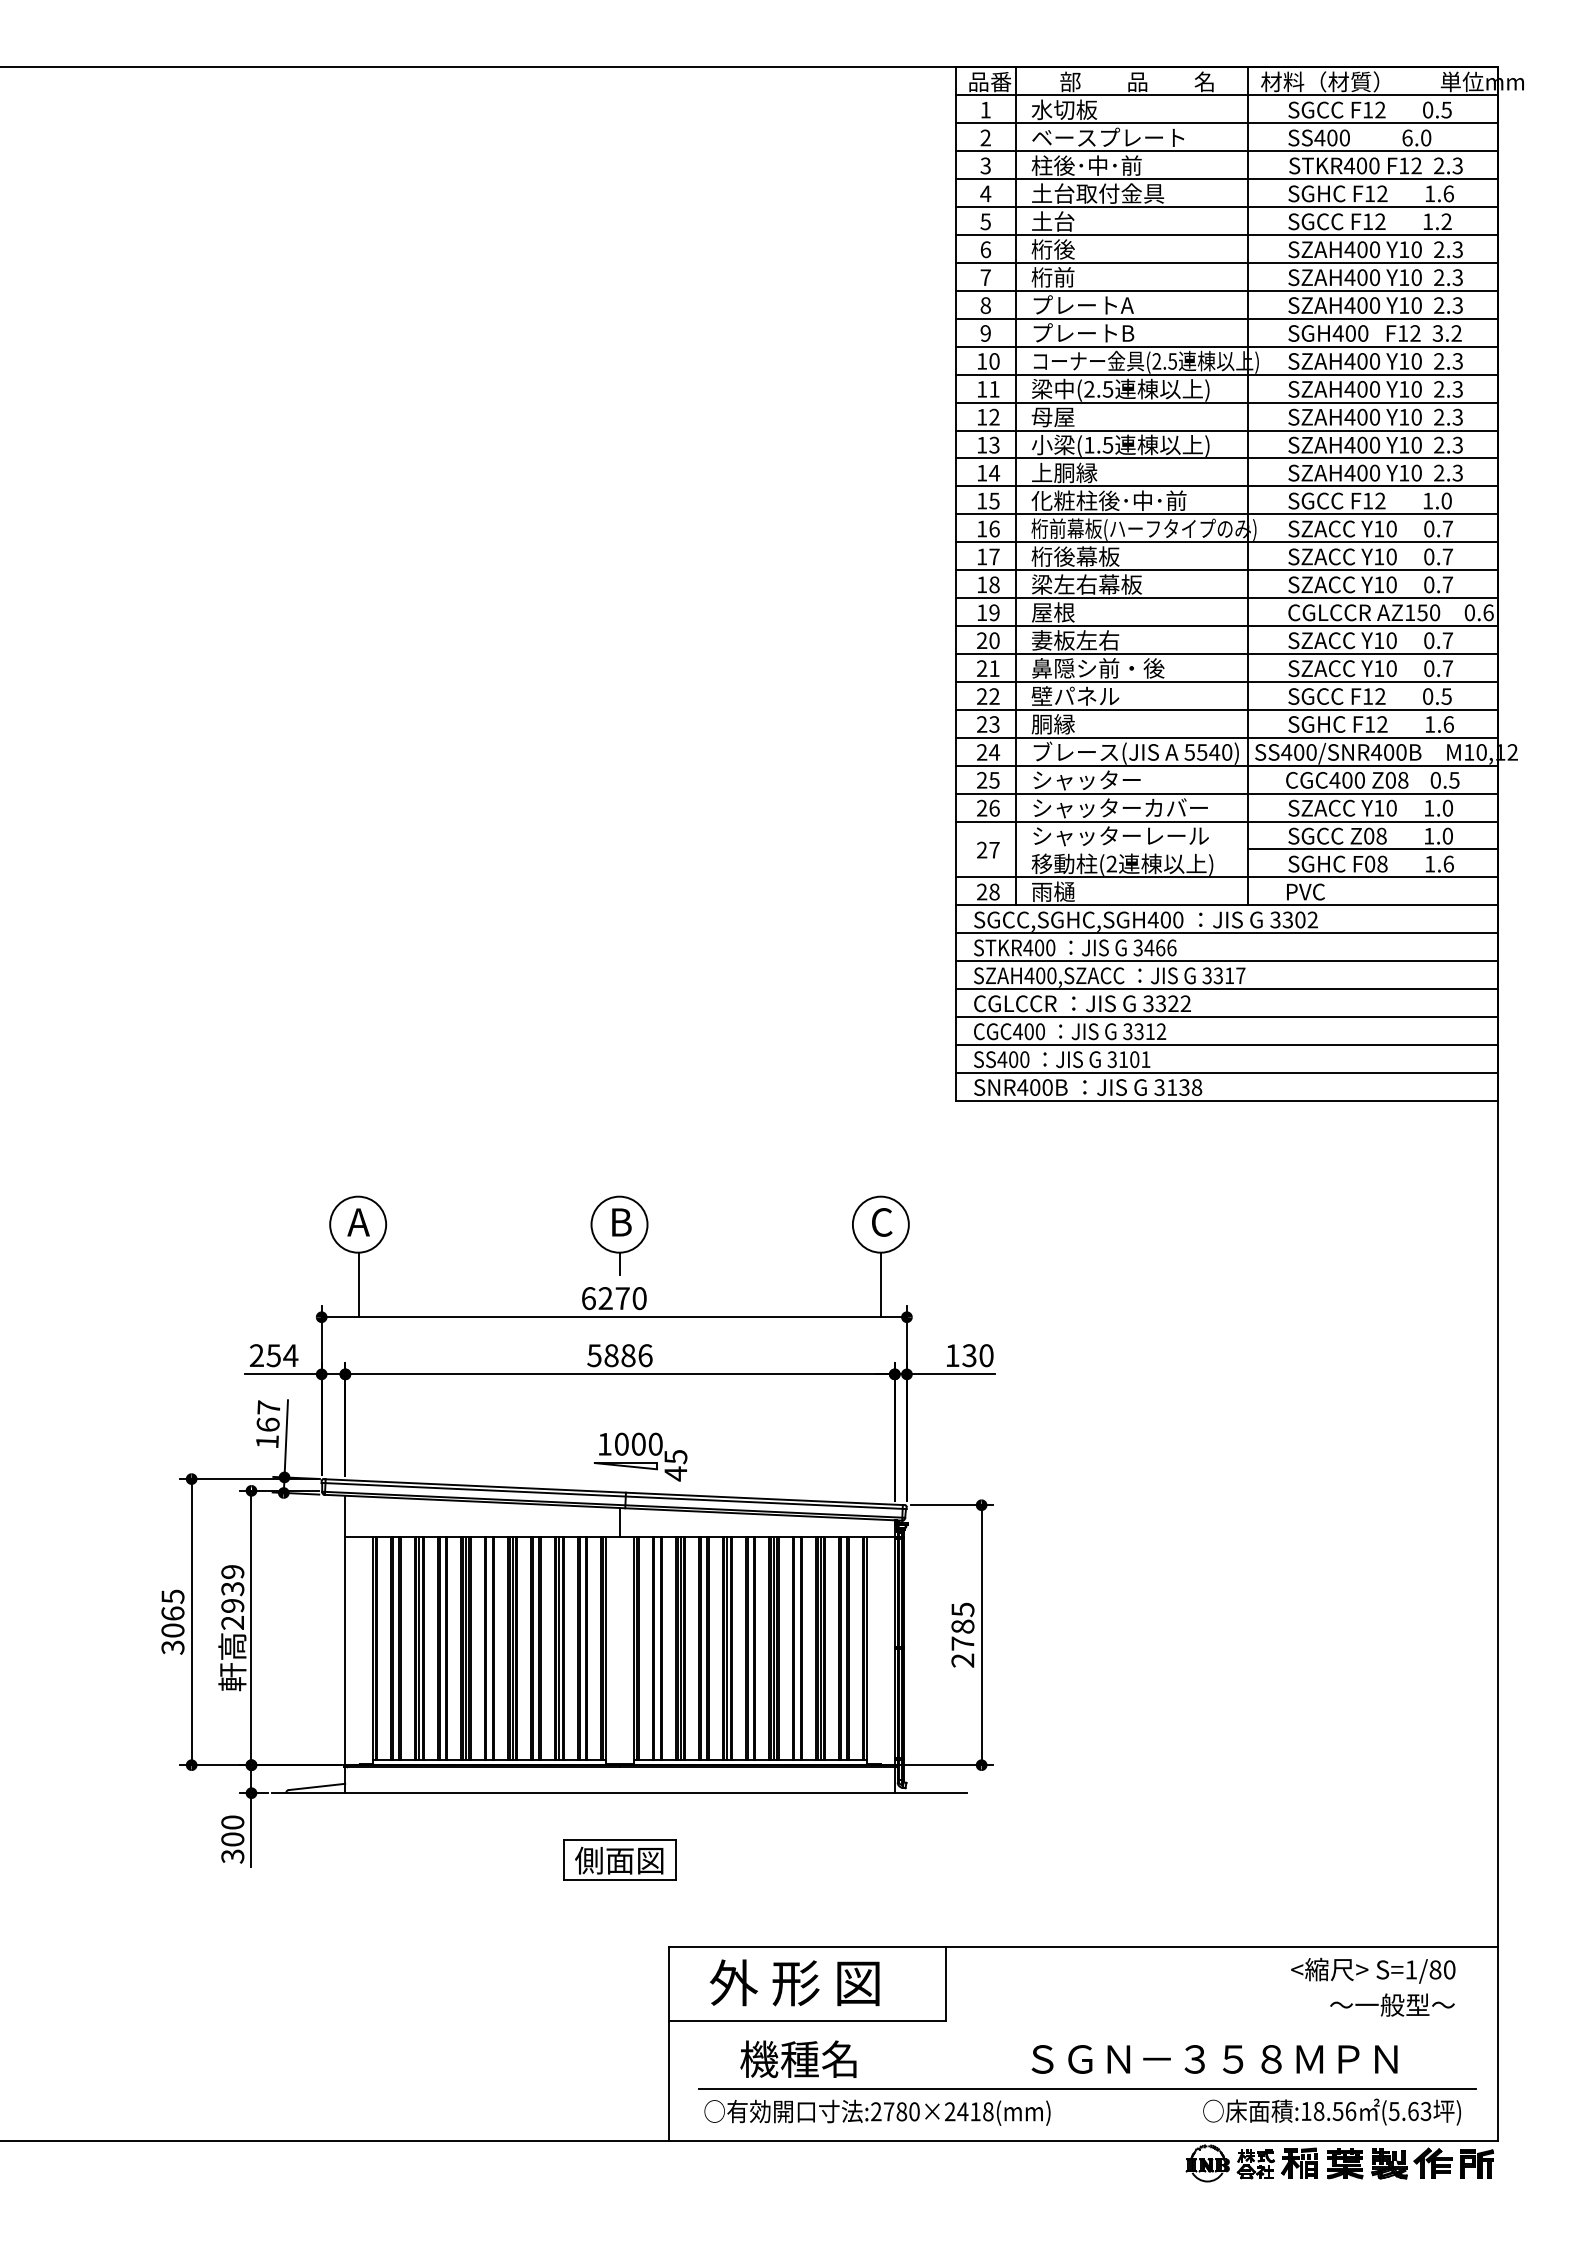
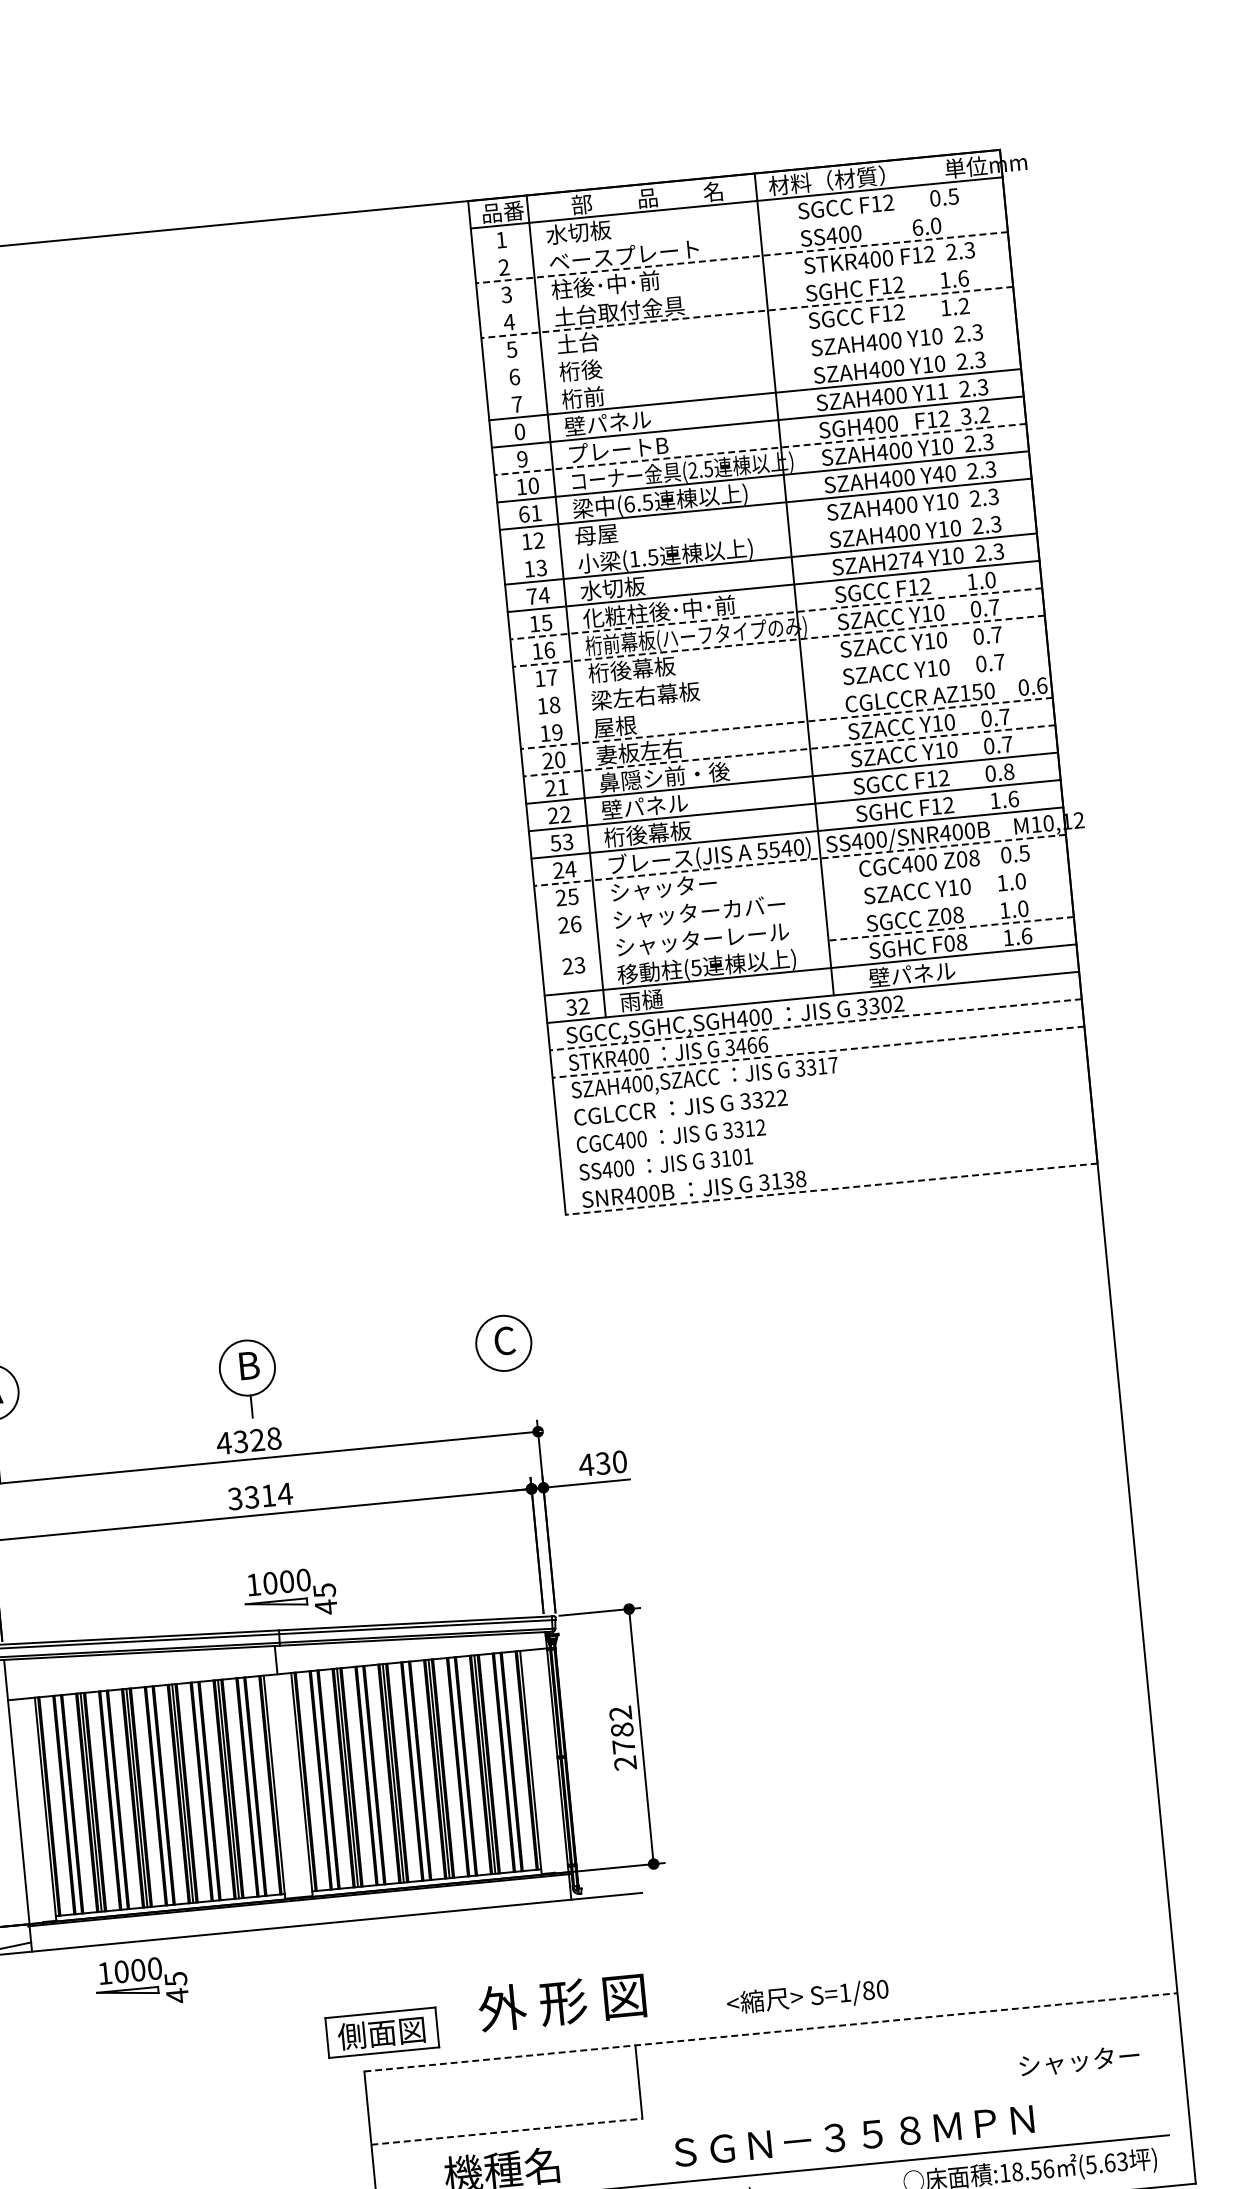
line: (1226, 123) -> (738, 230), removed
line: (1226, 151) -> (741, 258), solid -> dashed
line: (1226, 179) -> (744, 285), removed
line: (1226, 207) -> (746, 312), solid -> dashed
line: (1226, 235) -> (749, 340), removed
line: (1226, 262) -> (751, 366), removed
text: (1082, 304) -> (614, 421), プレートA -> 壁パネル
text: (985, 305) -> (519, 431), 8 -> 0
text: (1416, 305) -> (942, 391), Y10 -> Y11
line: (1226, 346) -> (759, 449), solid -> dashed
text: (982, 388) -> (524, 513), 11 -> 61
text: (1089, 389) -> (629, 504), (2.5 -> (6.5
text: (1403, 389) -> (937, 474), Y10 -> Y40
line: (1226, 430) -> (767, 531), removed
text: (1064, 472) -> (612, 588), 上胴縁 -> 水切板
text: (1362, 472) -> (905, 560), SZAH400 -> SZAH274
text: (982, 473) -> (532, 596), 14 -> 74
line: (1226, 514) -> (775, 614), solid -> dashed
line: (1226, 542) -> (778, 641), solid -> dashed
line: (1226, 570) -> (781, 669), removed
line: (1226, 598) -> (783, 696), removed
line: (1226, 626) -> (786, 723), solid -> dashed
line: (1226, 653) -> (788, 750), solid -> dashed
text: (1446, 696) -> (1008, 771), 0.5 -> 0.8
text: (981, 724) -> (555, 843), 23 -> 53
text: (1075, 724) -> (647, 834), 胴縁 -> 桁後幕板
line: (1226, 765) -> (799, 860), solid -> dashed
line: (1226, 793) -> (802, 887), removed
line: (1226, 821) -> (804, 915), removed
text: (994, 849) -> (579, 964), 27 -> 23
line: (1372, 849) -> (950, 928), solid -> dashed
text: (1111, 863) -> (695, 967), (2 -> (5
text: (987, 891) -> (576, 1006), 28 -> 32
text: (1328, 891) -> (911, 974), PVC -> 壁パネル
line: (1226, 933) -> (815, 1025), solid -> dashed
line: (1226, 961) -> (817, 1052), solid -> dashed
line: (1226, 989) -> (820, 1080), removed
line: (1226, 1017) -> (823, 1107), removed
line: (1226, 1044) -> (825, 1134), removed
line: (1226, 1072) -> (828, 1161), removed
line: (1226, 1100) -> (831, 1188), solid -> dashed
line: (881, 1284) -> (510, 1402), removed
text: (613, 1298) -> (248, 1441), 6270 -> 4328
text: (619, 1355) -> (259, 1496), 5886 -> 3314
text: (952, 1355) -> (586, 1464), 130 -> 430
text: (962, 1609) -> (620, 1713), 2785 -> 2782
part: (452, 1834) -> (141, 1982), added
part: (619, 1859) -> (381, 2032), moved
line: (1084, 1946) -> (771, 2032), solid -> dashed
text: (1373, 1970) -> (807, 1997), moved
text: (794, 1982) -> (561, 2001), moved
text: (1392, 2004) -> (1079, 2060), ～一般型～ -> シャッター
line: (807, 2021) -> (507, 2131), solid -> dashed
text: (1214, 2059) -> (854, 2136), moved

